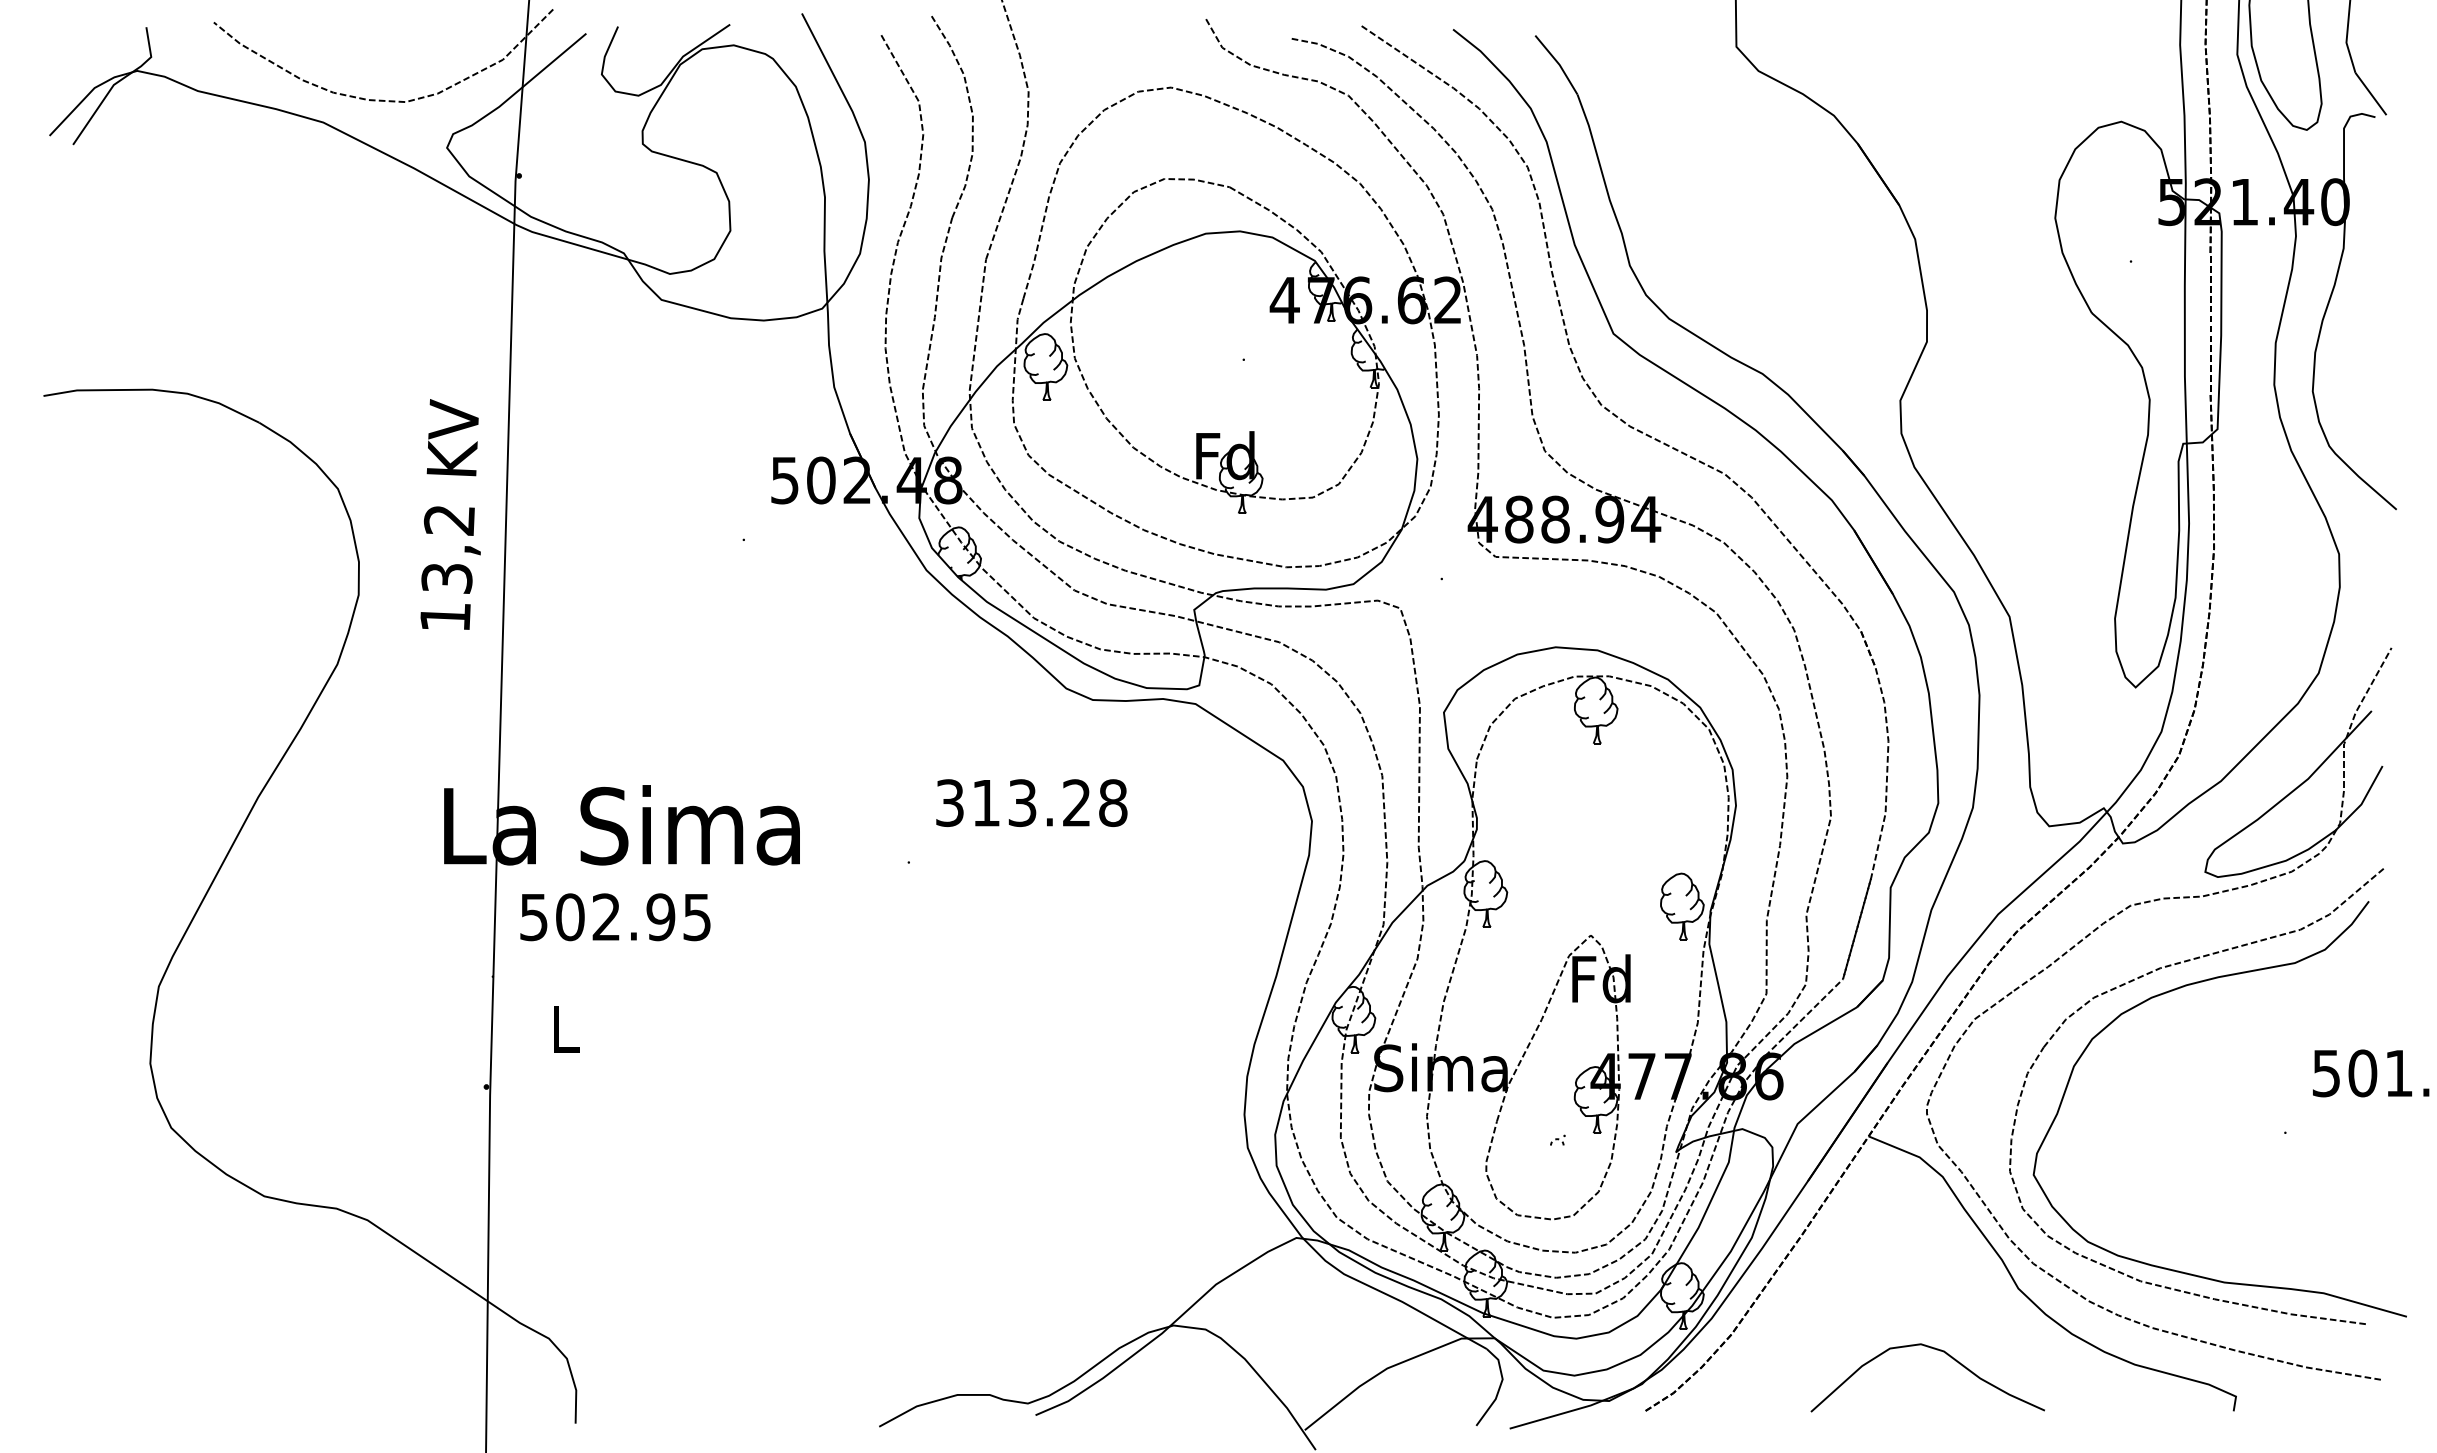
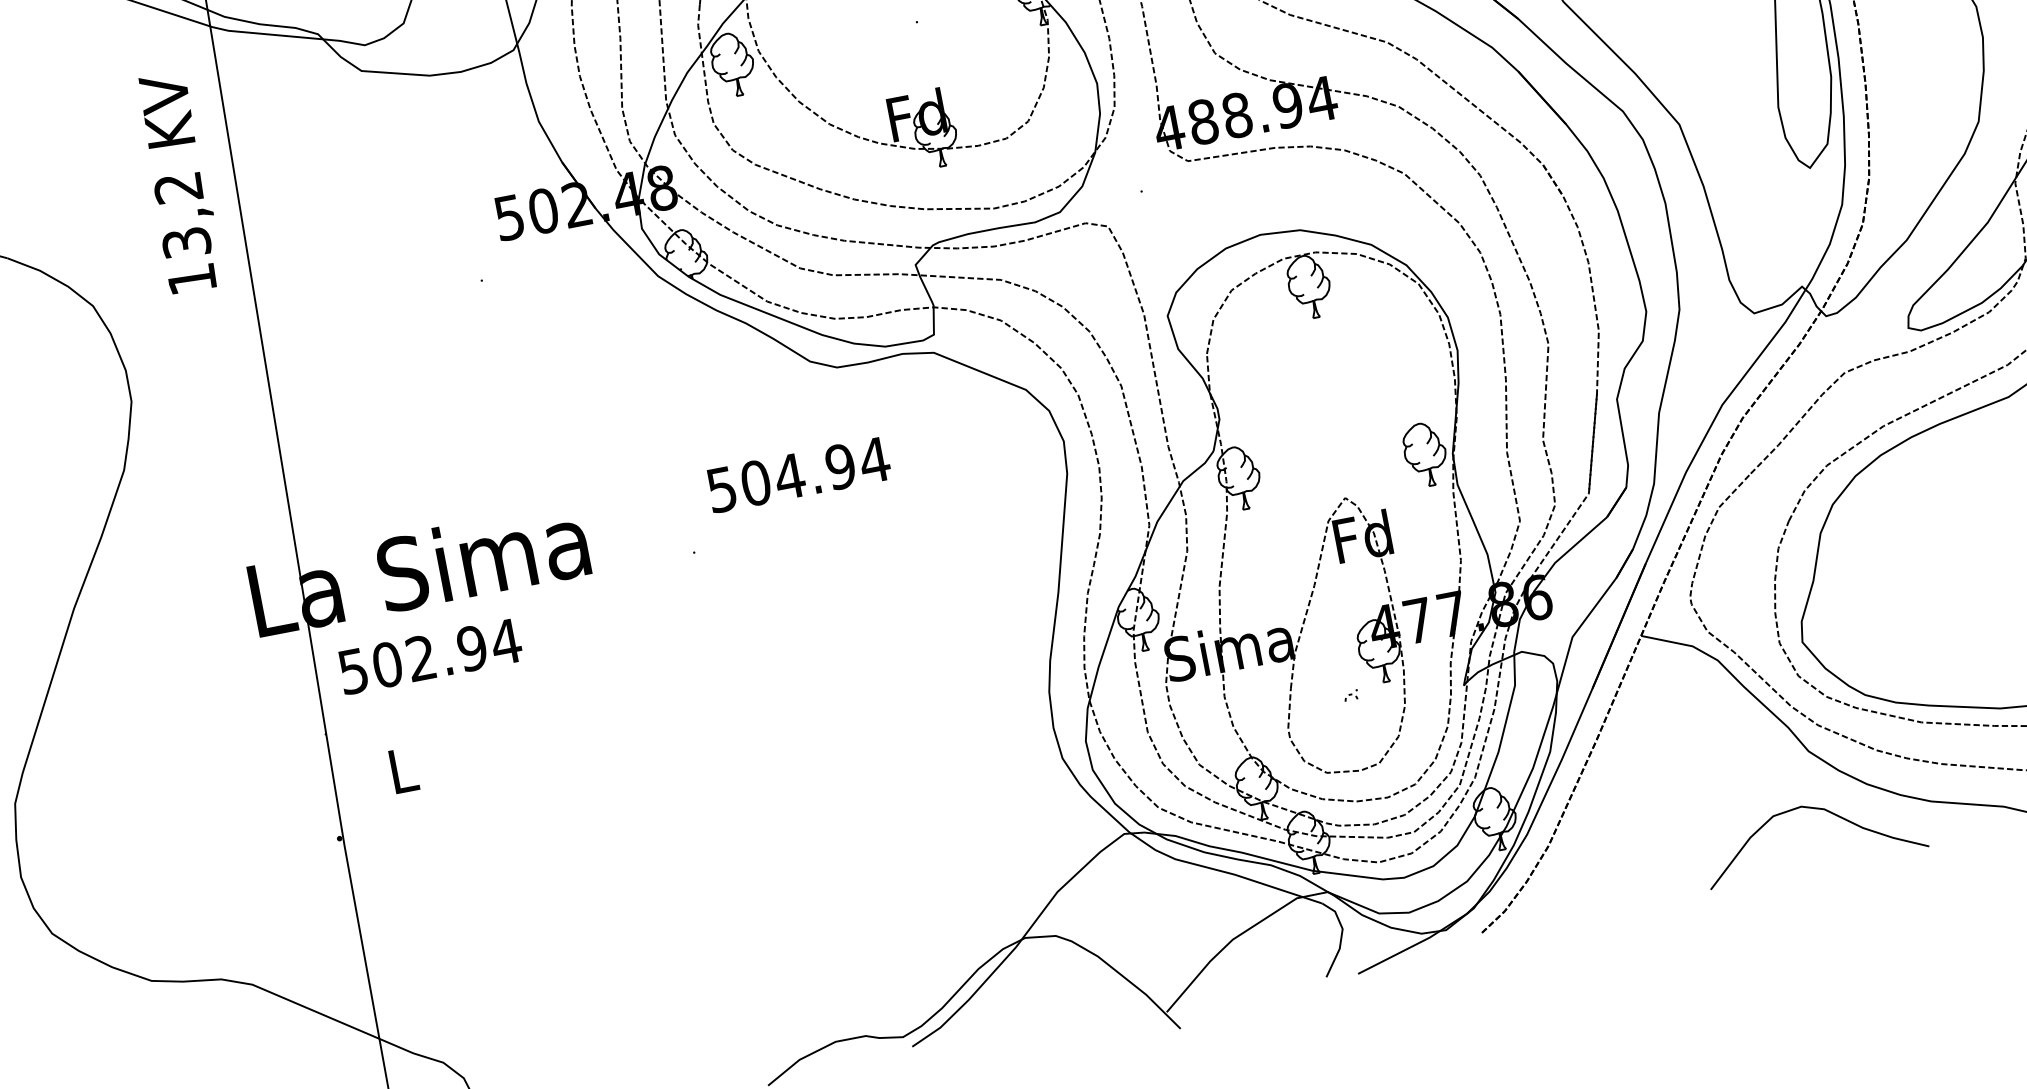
text: (450, 514) -> (178, 182), moved
text: (1032, 803) -> (799, 475), 313.28 -> 504.94
text: (697, 917) -> (506, 642), 502.95 -> 502.94
curve: (1936, 1350) -> (1817, 809), moved

